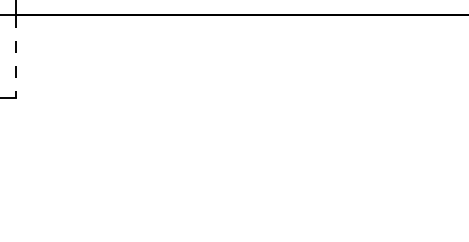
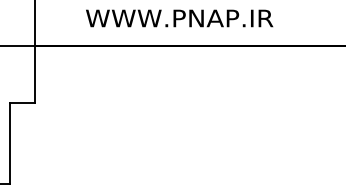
line: (16, 58) -> (35, 75), dashed -> solid

